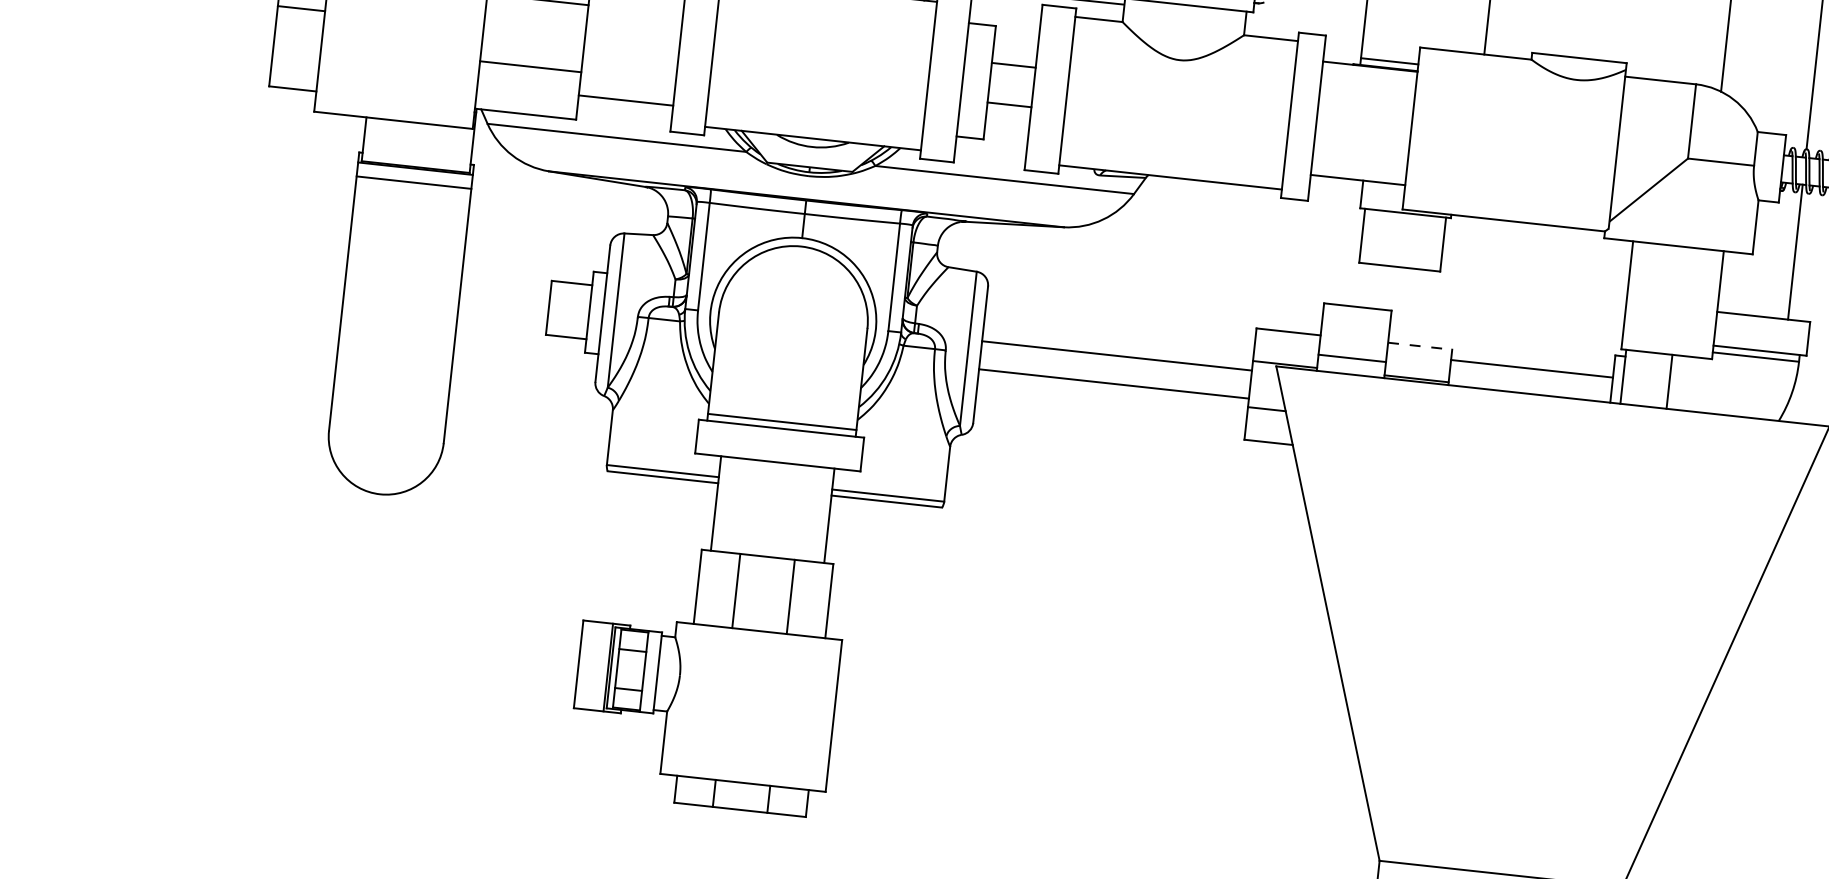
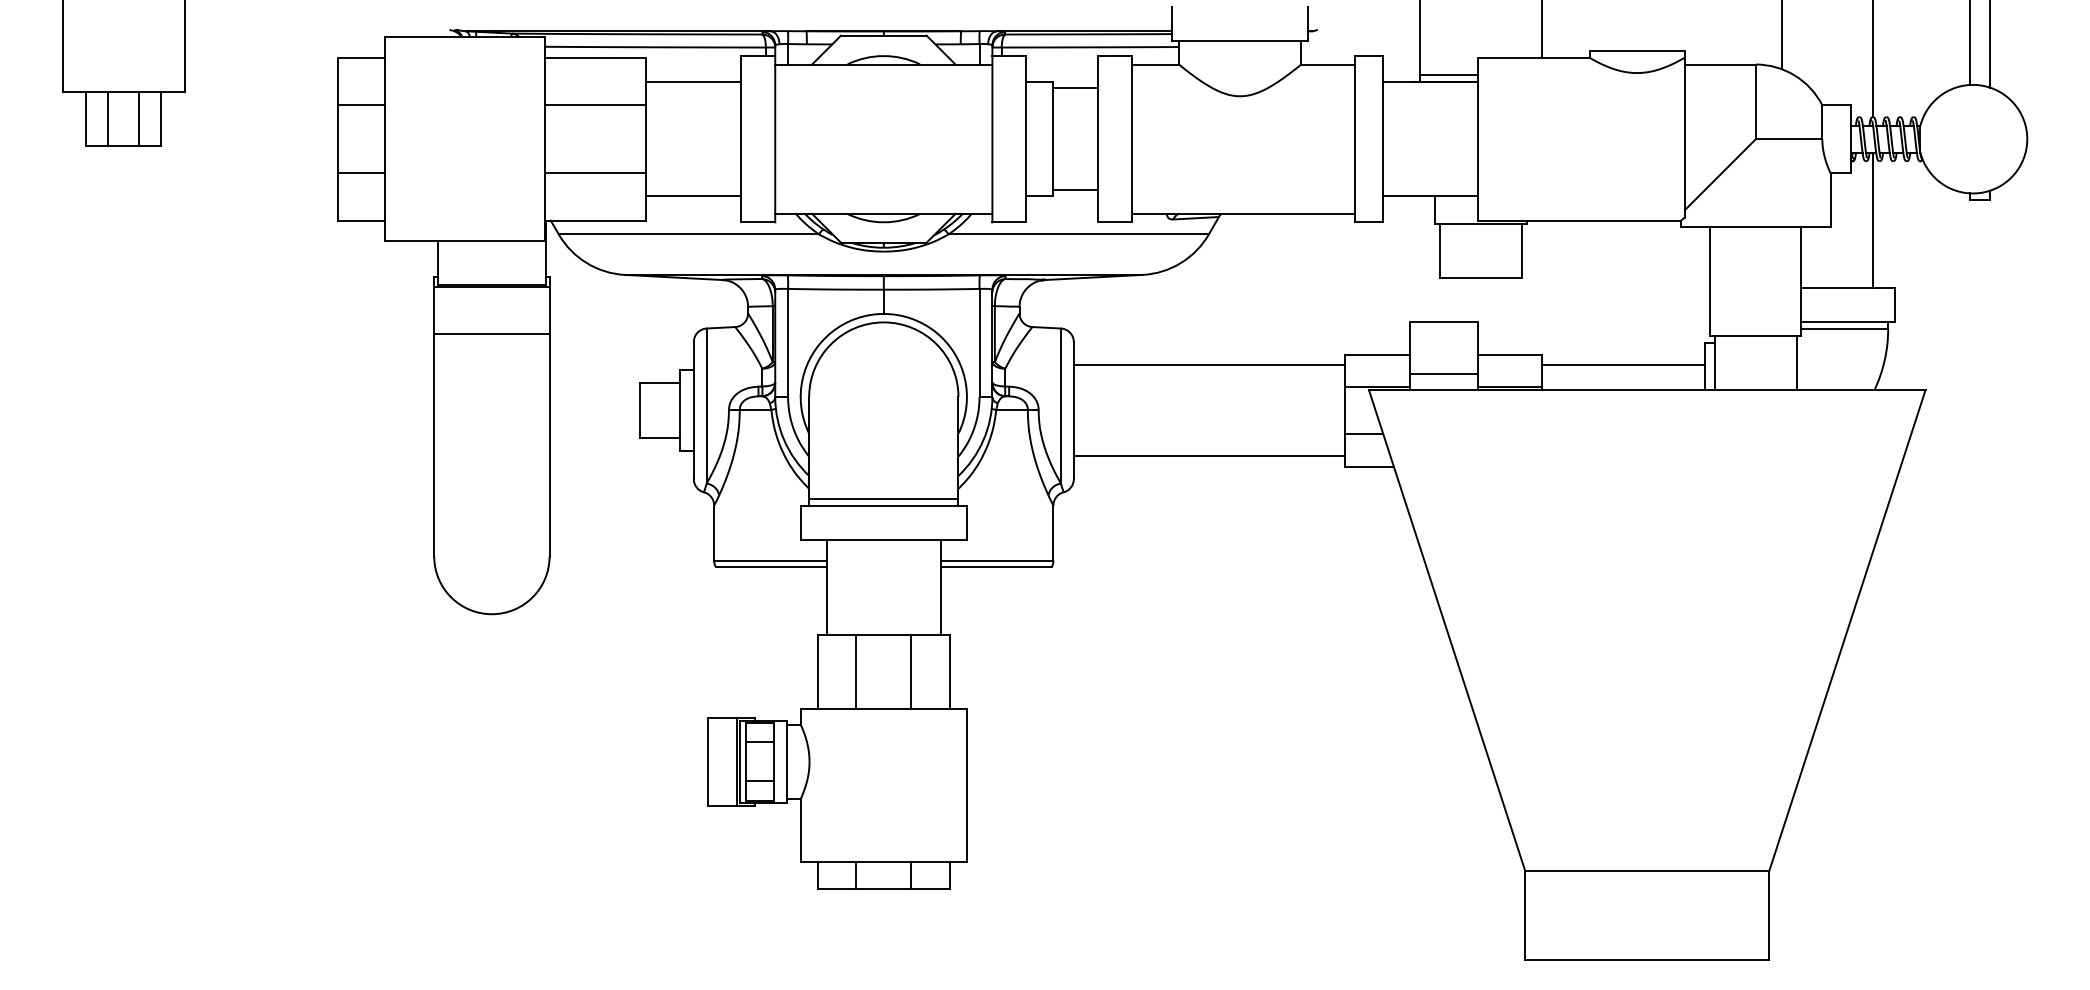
line: (301, 8) -> (361, 172), moved
line: (1013, 65) -> (1075, 88), moved
line: (1009, 105) -> (1075, 190), moved
line: (413, 182) -> (491, 333), moved
line: (1420, 346) -> (1510, 354), dashed -> solid
line: (1116, 356) -> (1209, 365), moved
line: (1669, 382) -> (1796, 363), moved
line: (1113, 384) -> (1209, 456), moved

